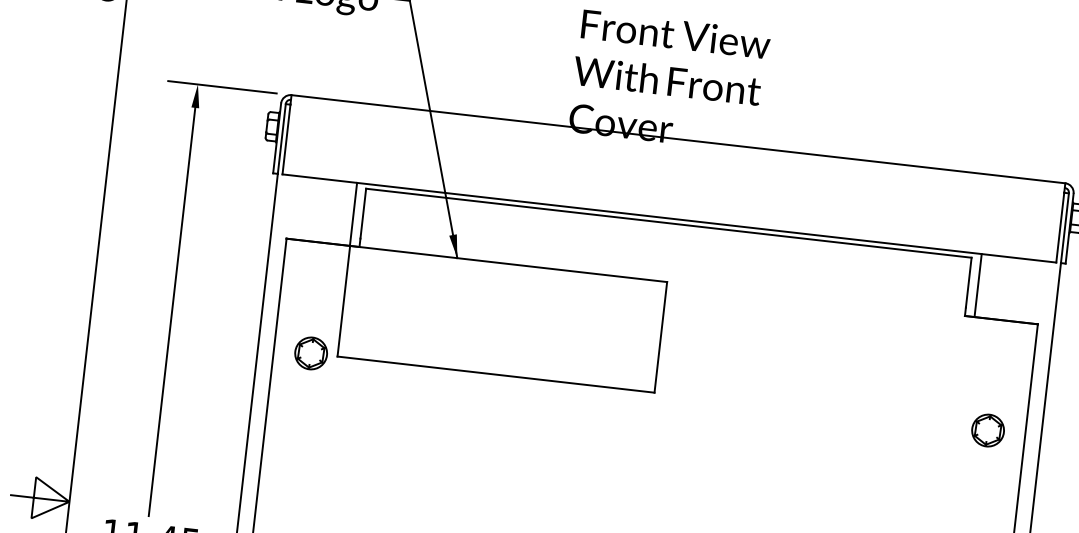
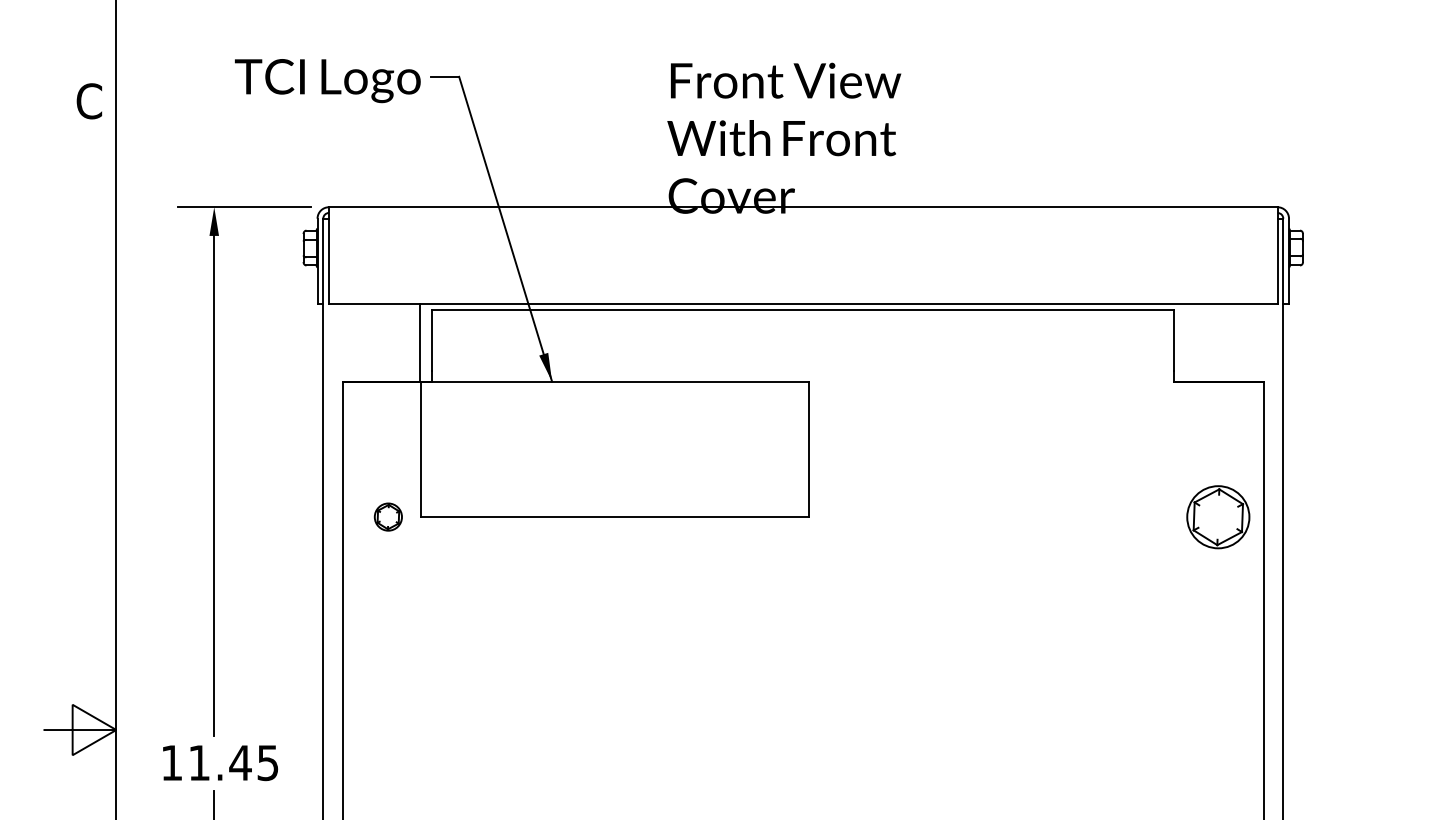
line: (978, 285) -> (1186, 342), removed
part: (311, 352) -> (388, 516), size x0.7
part: (987, 429) -> (1217, 516), size x1.6

